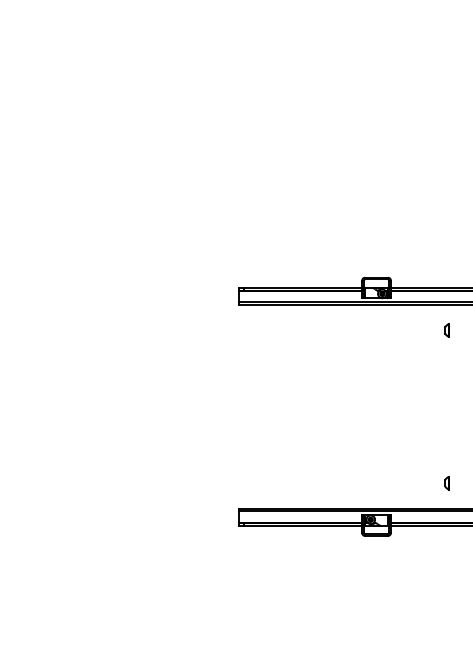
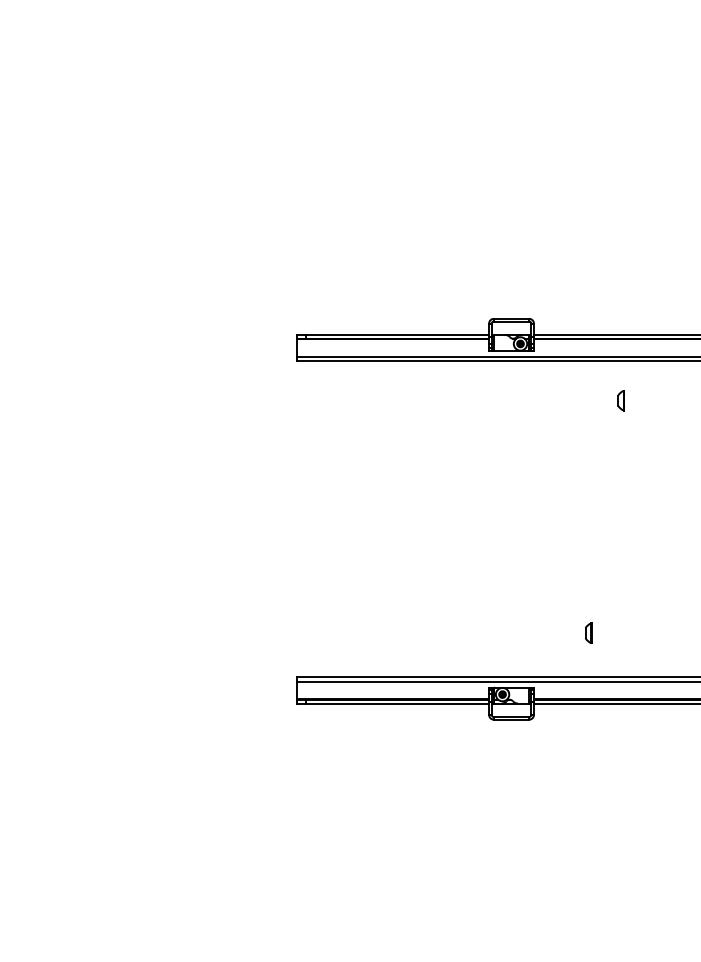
part: (446, 483) -> (587, 633), moved

